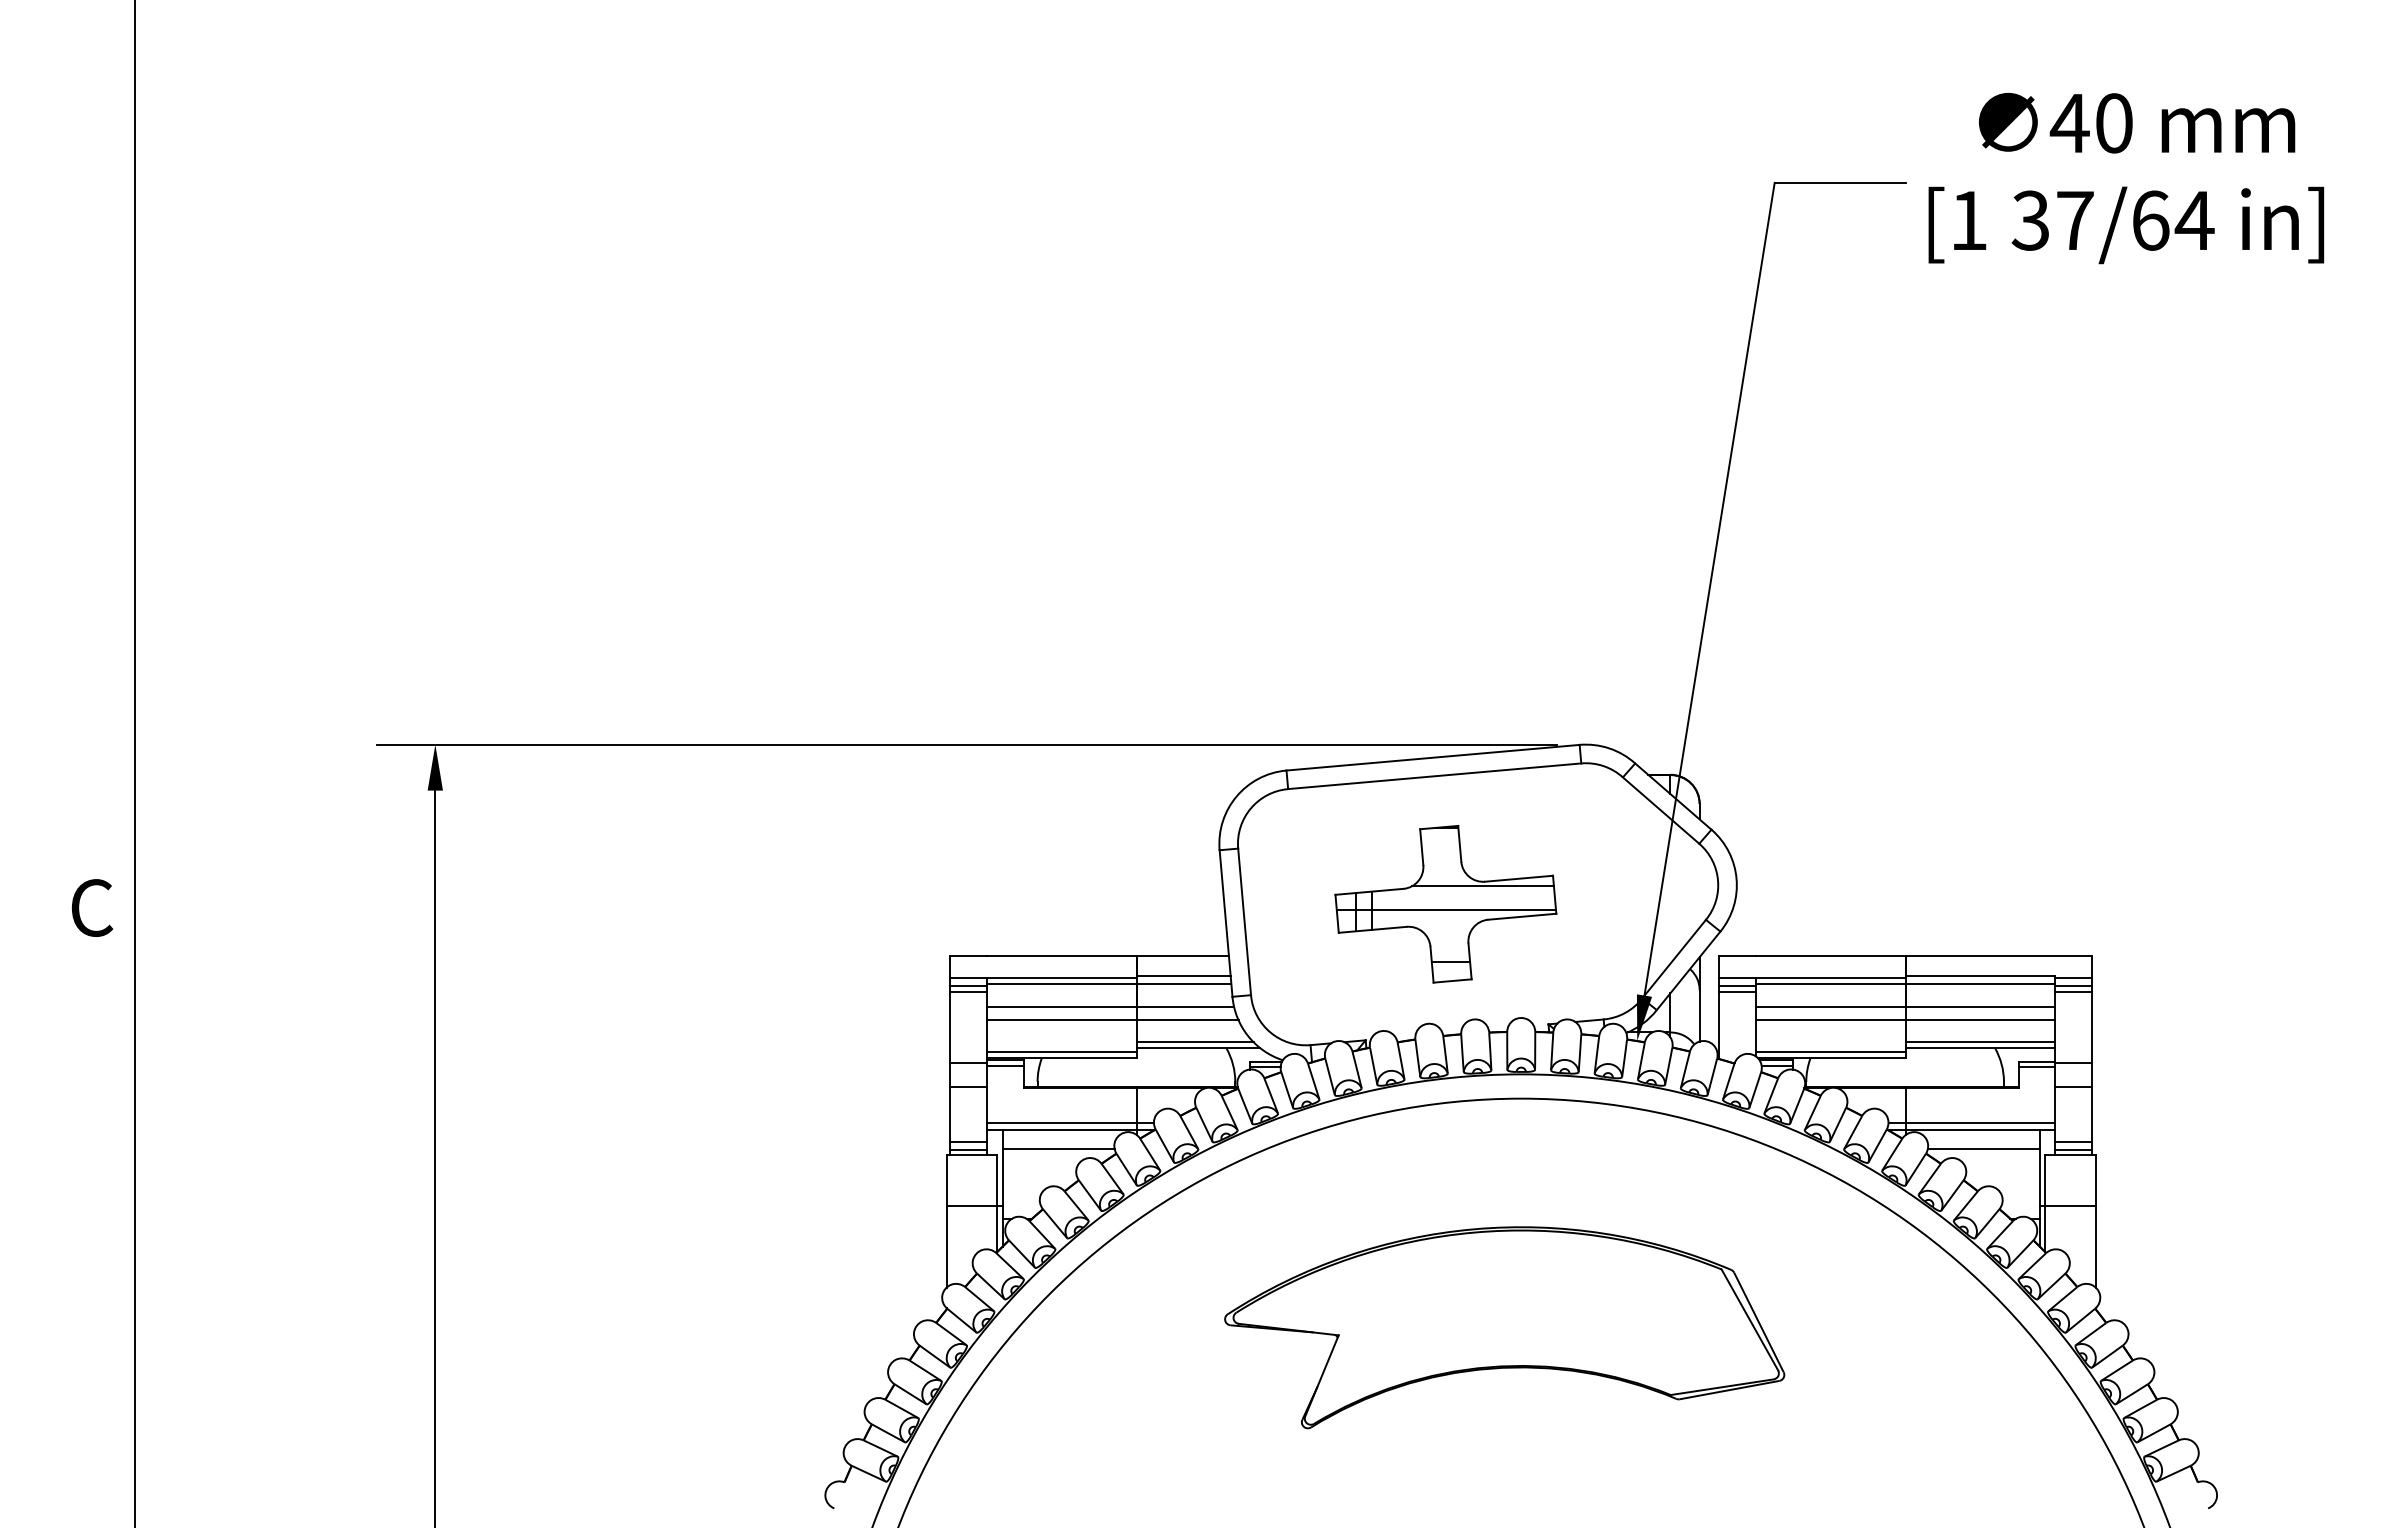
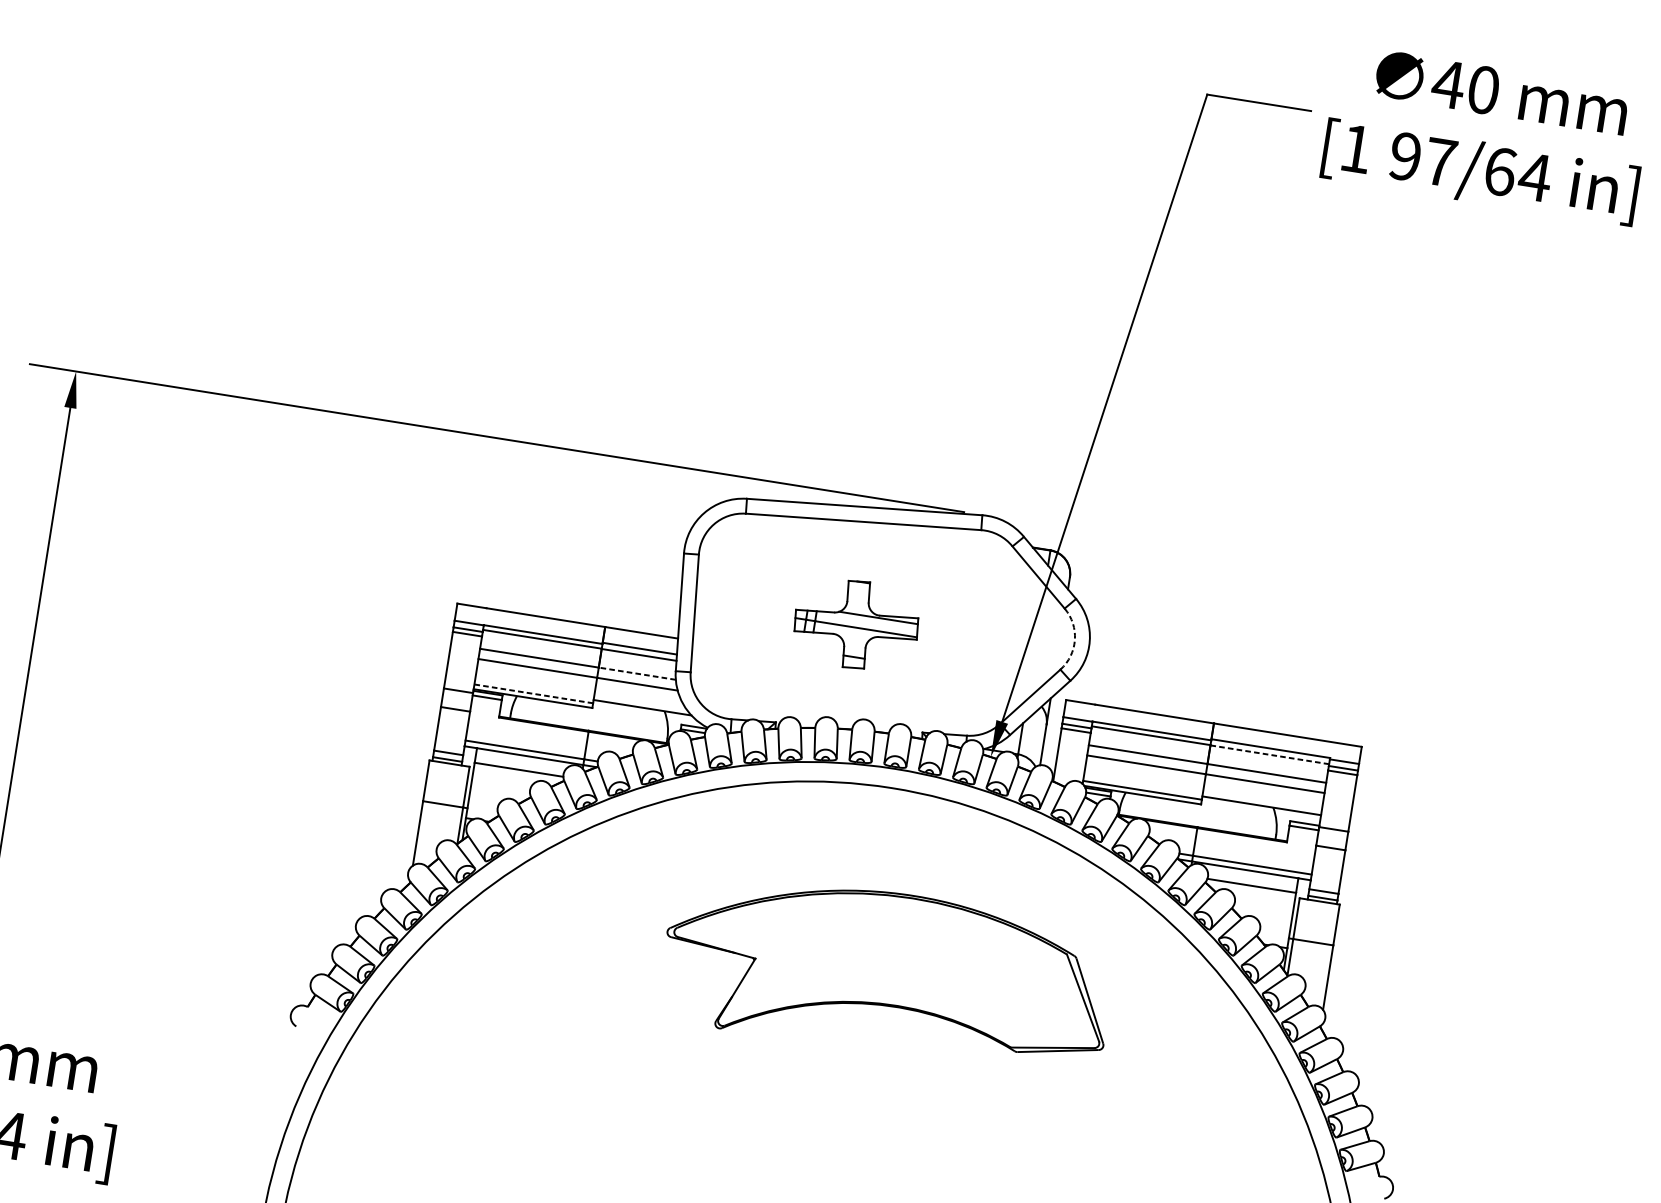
text: (2029, 220) -> (1404, 156), 37/64 -> 97/64
arc: (1718, 880) -> (1075, 640), solid -> dashed
part: (1445, 904) -> (856, 624), size x0.7
line: (1980, 983) -> (1269, 754), solid -> dashed
line: (1185, 1007) -> (637, 673), solid -> dashed
line: (1194, 1042) -> (639, 702), removed
line: (1980, 1042) -> (1262, 801), removed
line: (1061, 1052) -> (533, 693), solid -> dashed
part: (1504, 1327) -> (887, 973), moved

